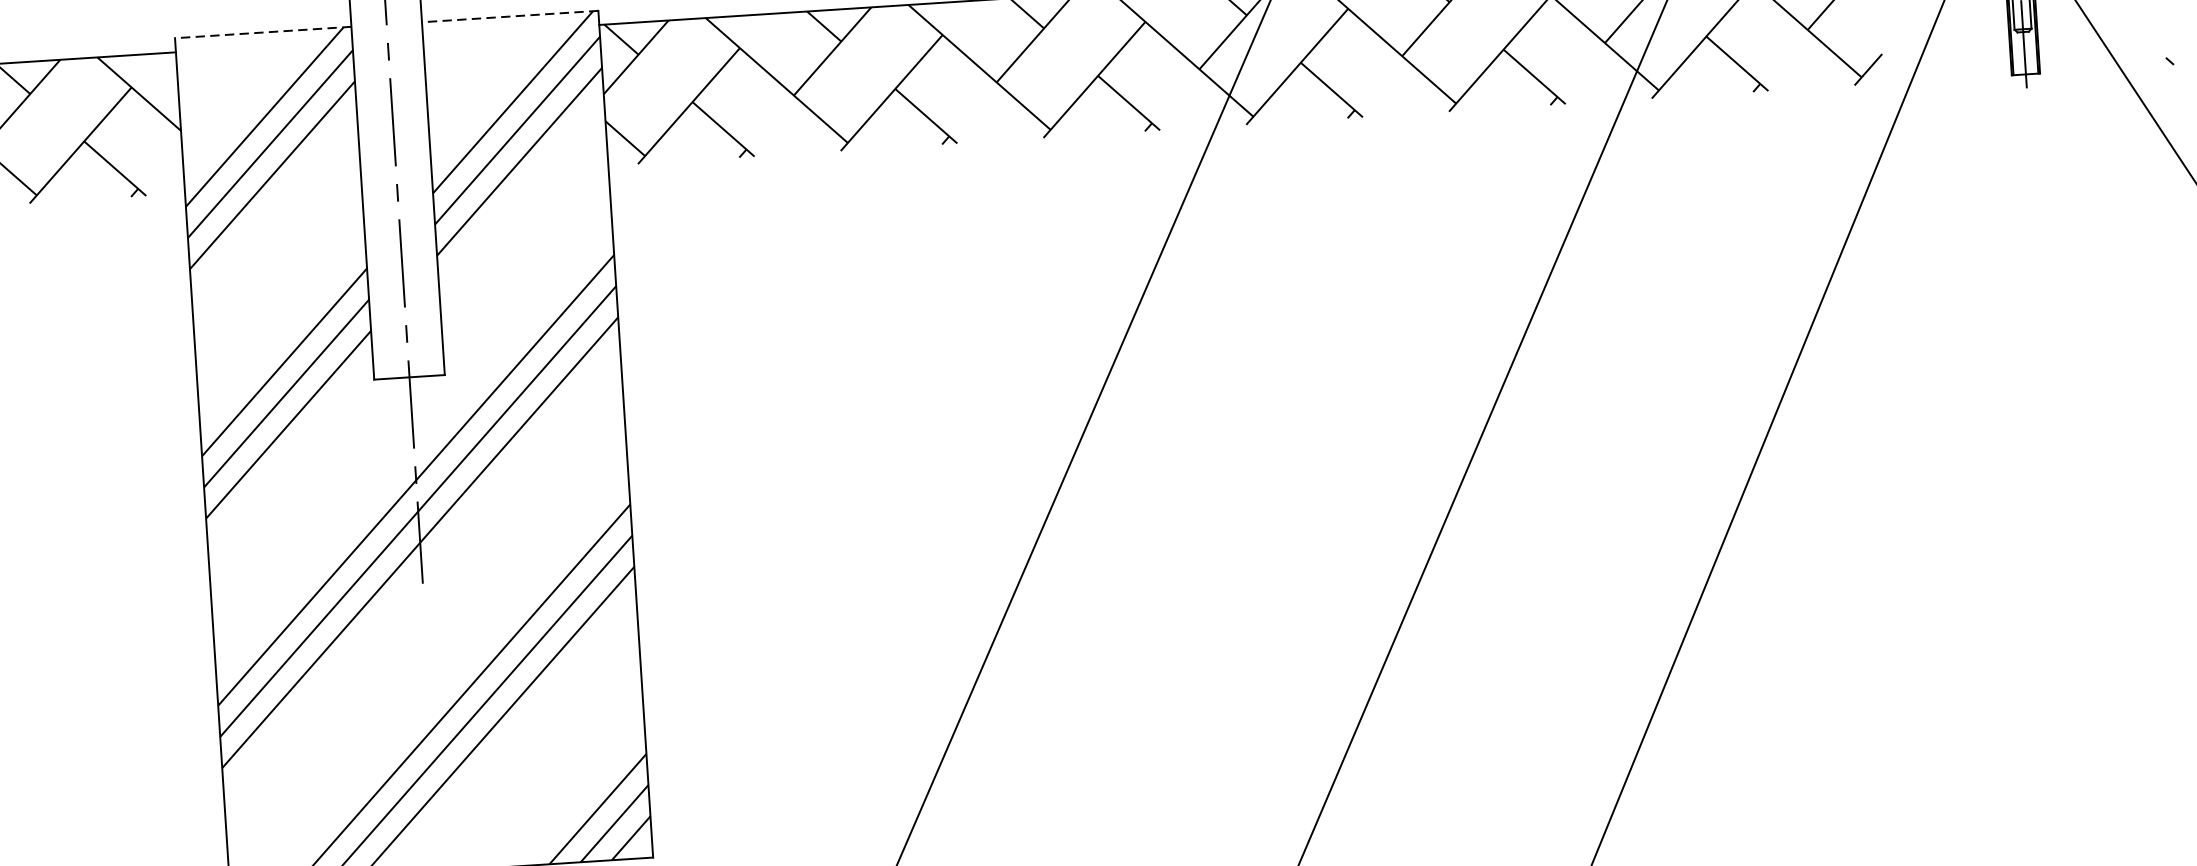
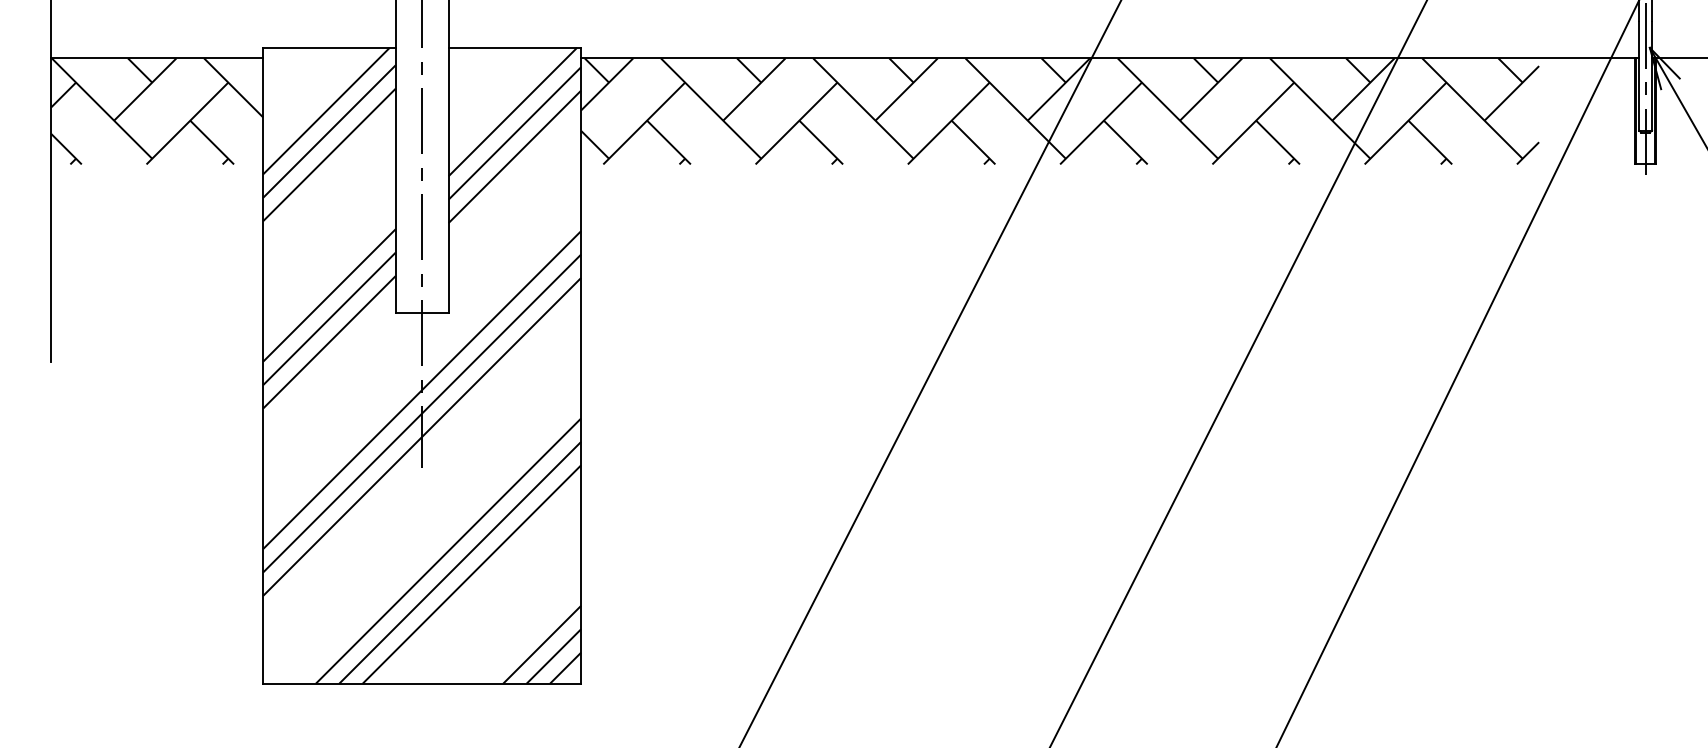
line: (509, 16) -> (514, 47), dashed -> solid
line: (261, 32) -> (328, 47), dashed -> solid

